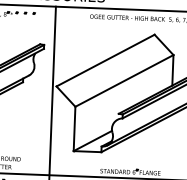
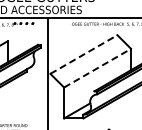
line: (105, 60) -> (83, 54), solid -> dashed
line: (124, 81) -> (97, 68), solid -> dashed

